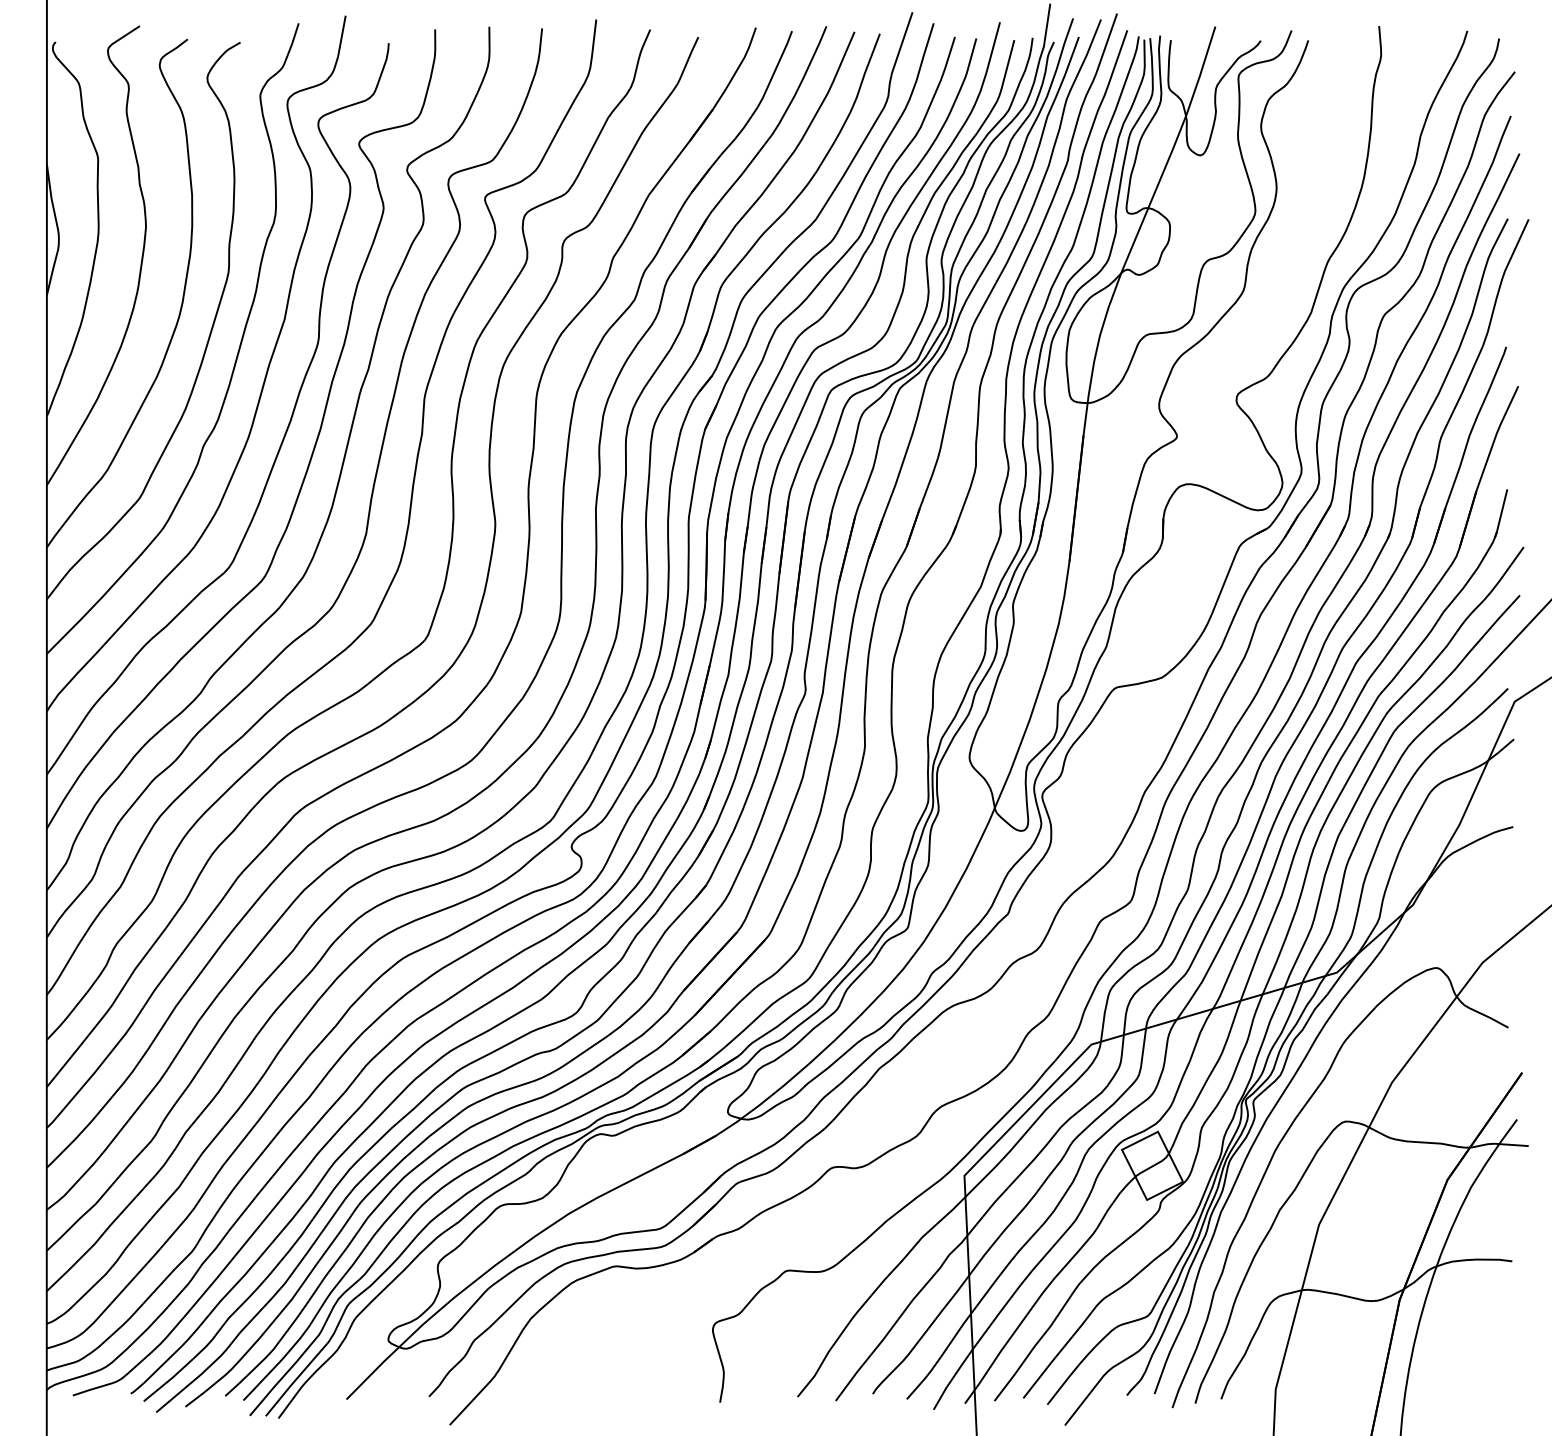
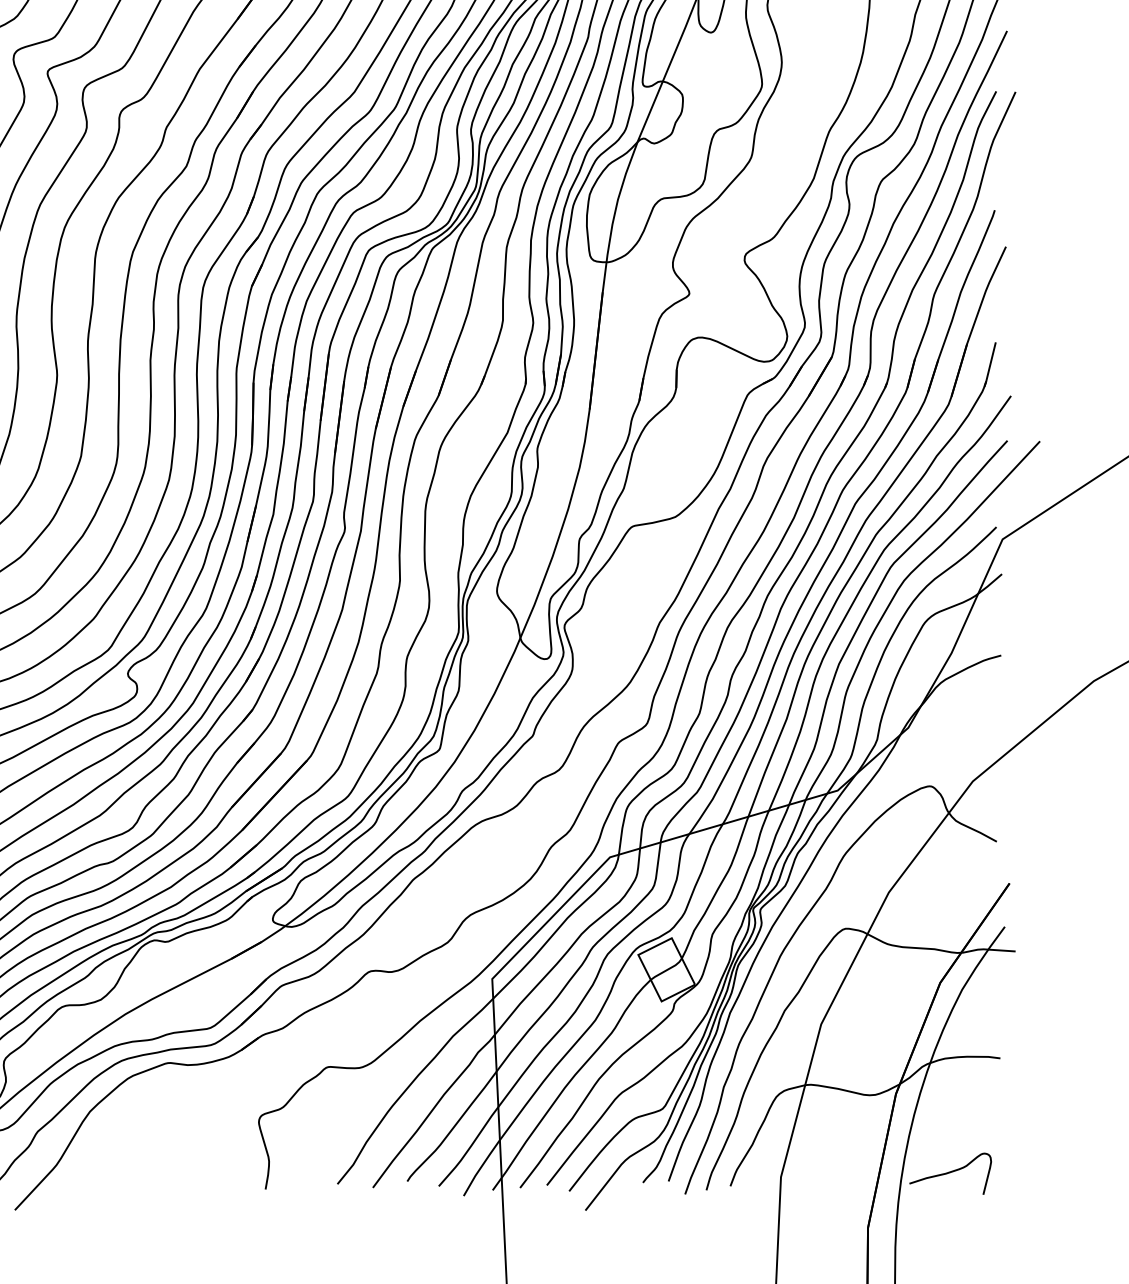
curve: (1458, 1384) -> (950, 1172), added

